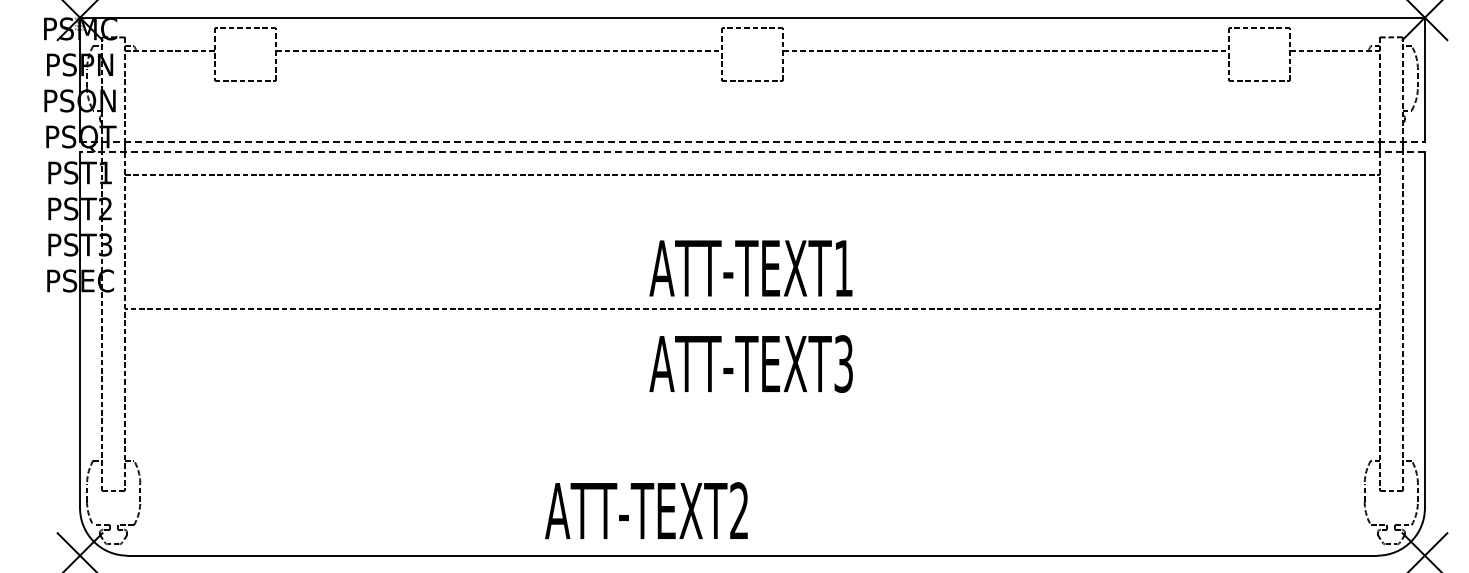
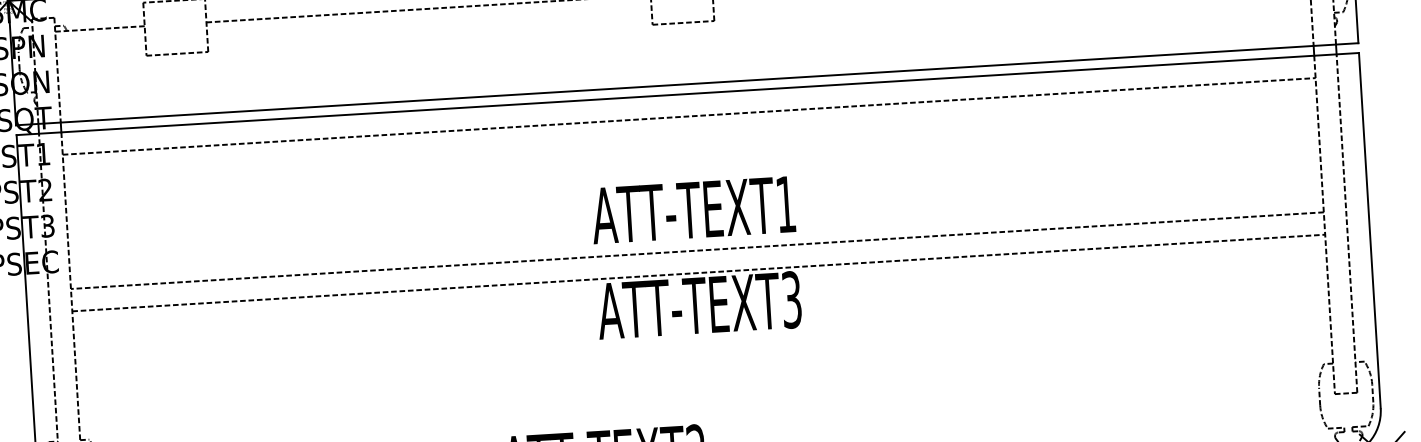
line: (753, 142) -> (688, 84), dashed -> solid
line: (752, 152) -> (687, 94), dashed -> solid
line: (752, 331) -> (698, 273), added

